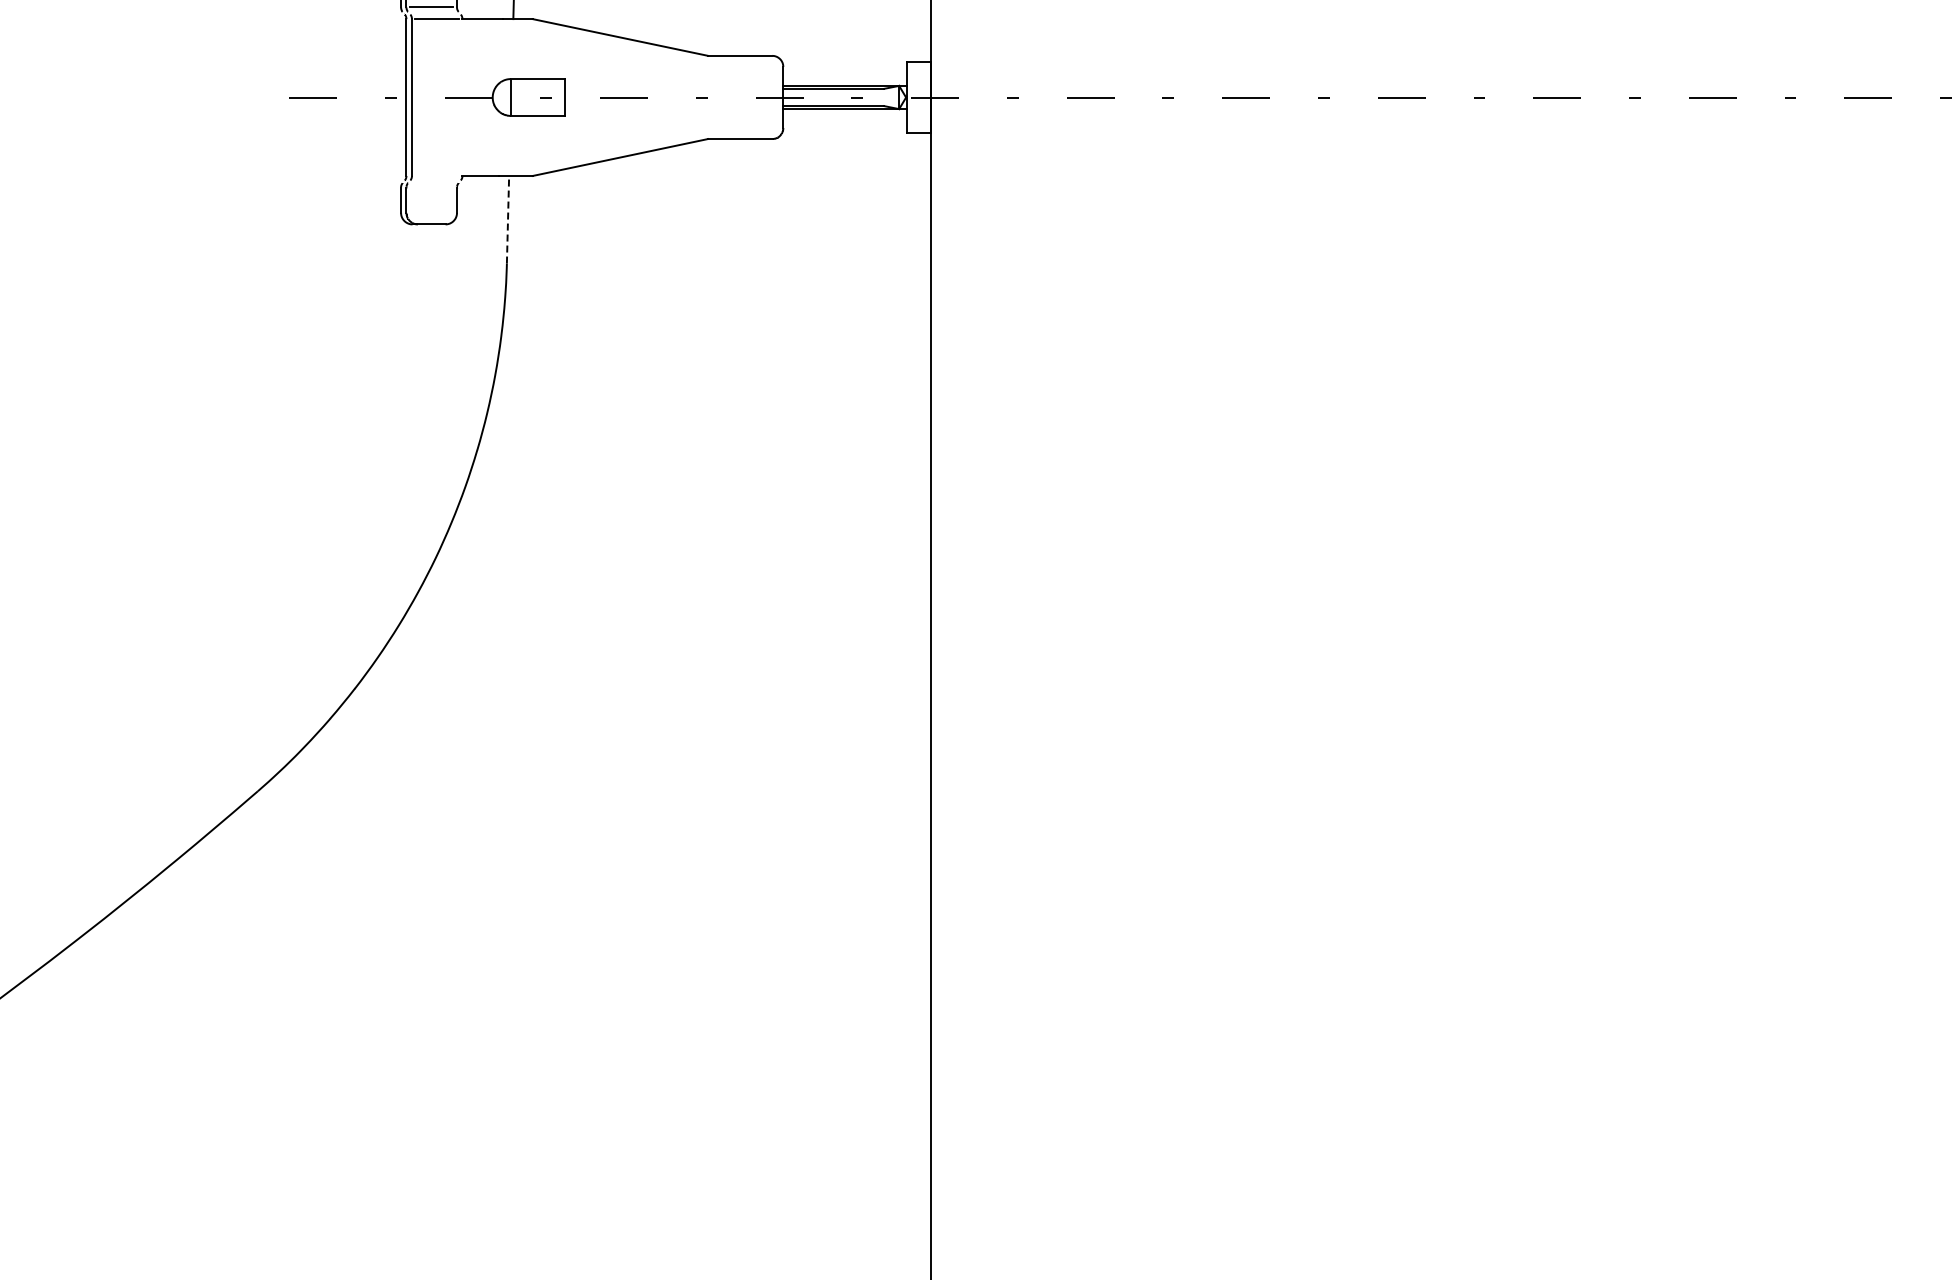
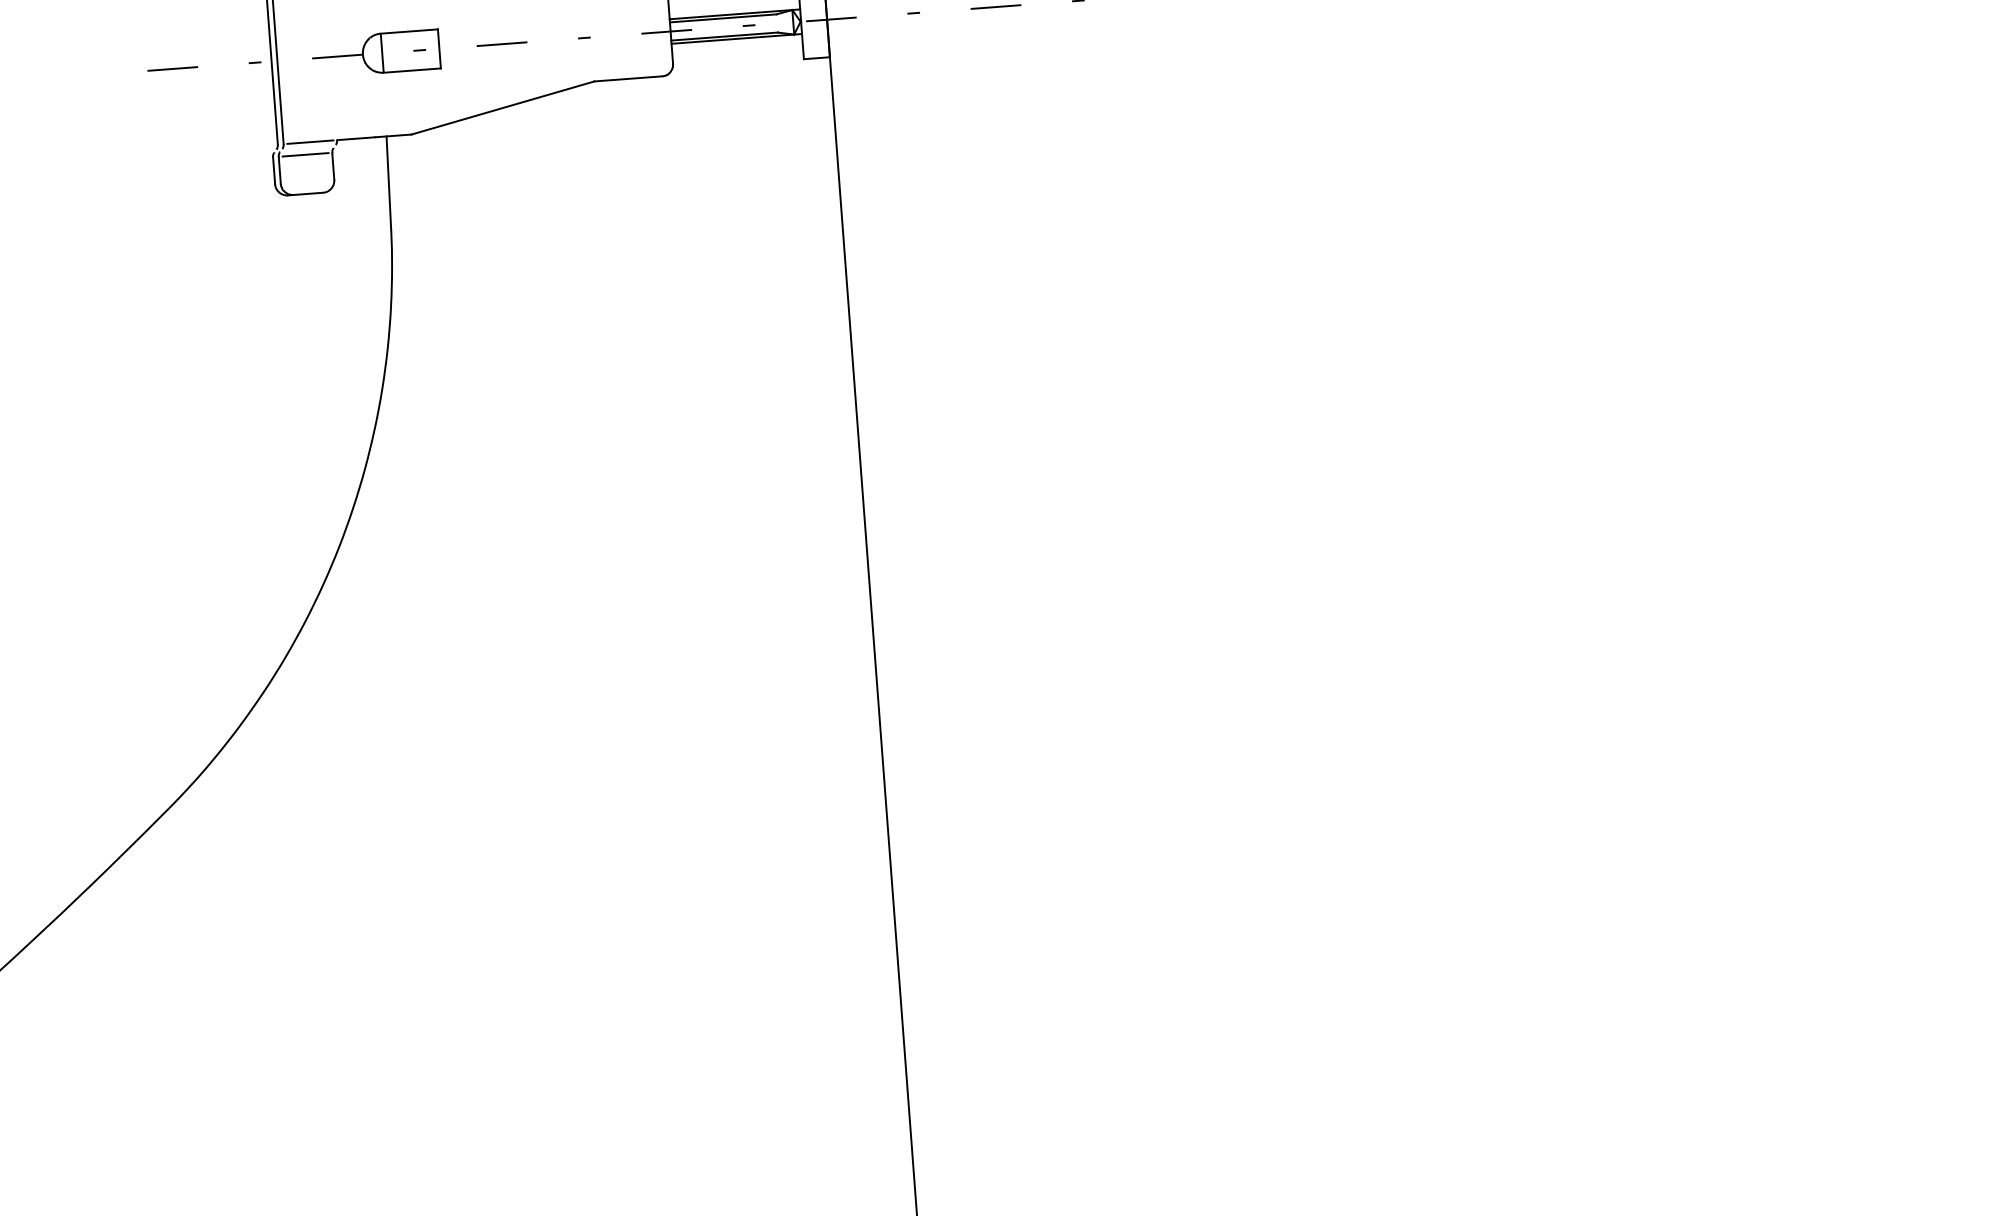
line: (436, 175) -> (309, 141), added
line: (431, 187) -> (305, 154), added
line: (508, 219) -> (389, 182), dashed -> solid

